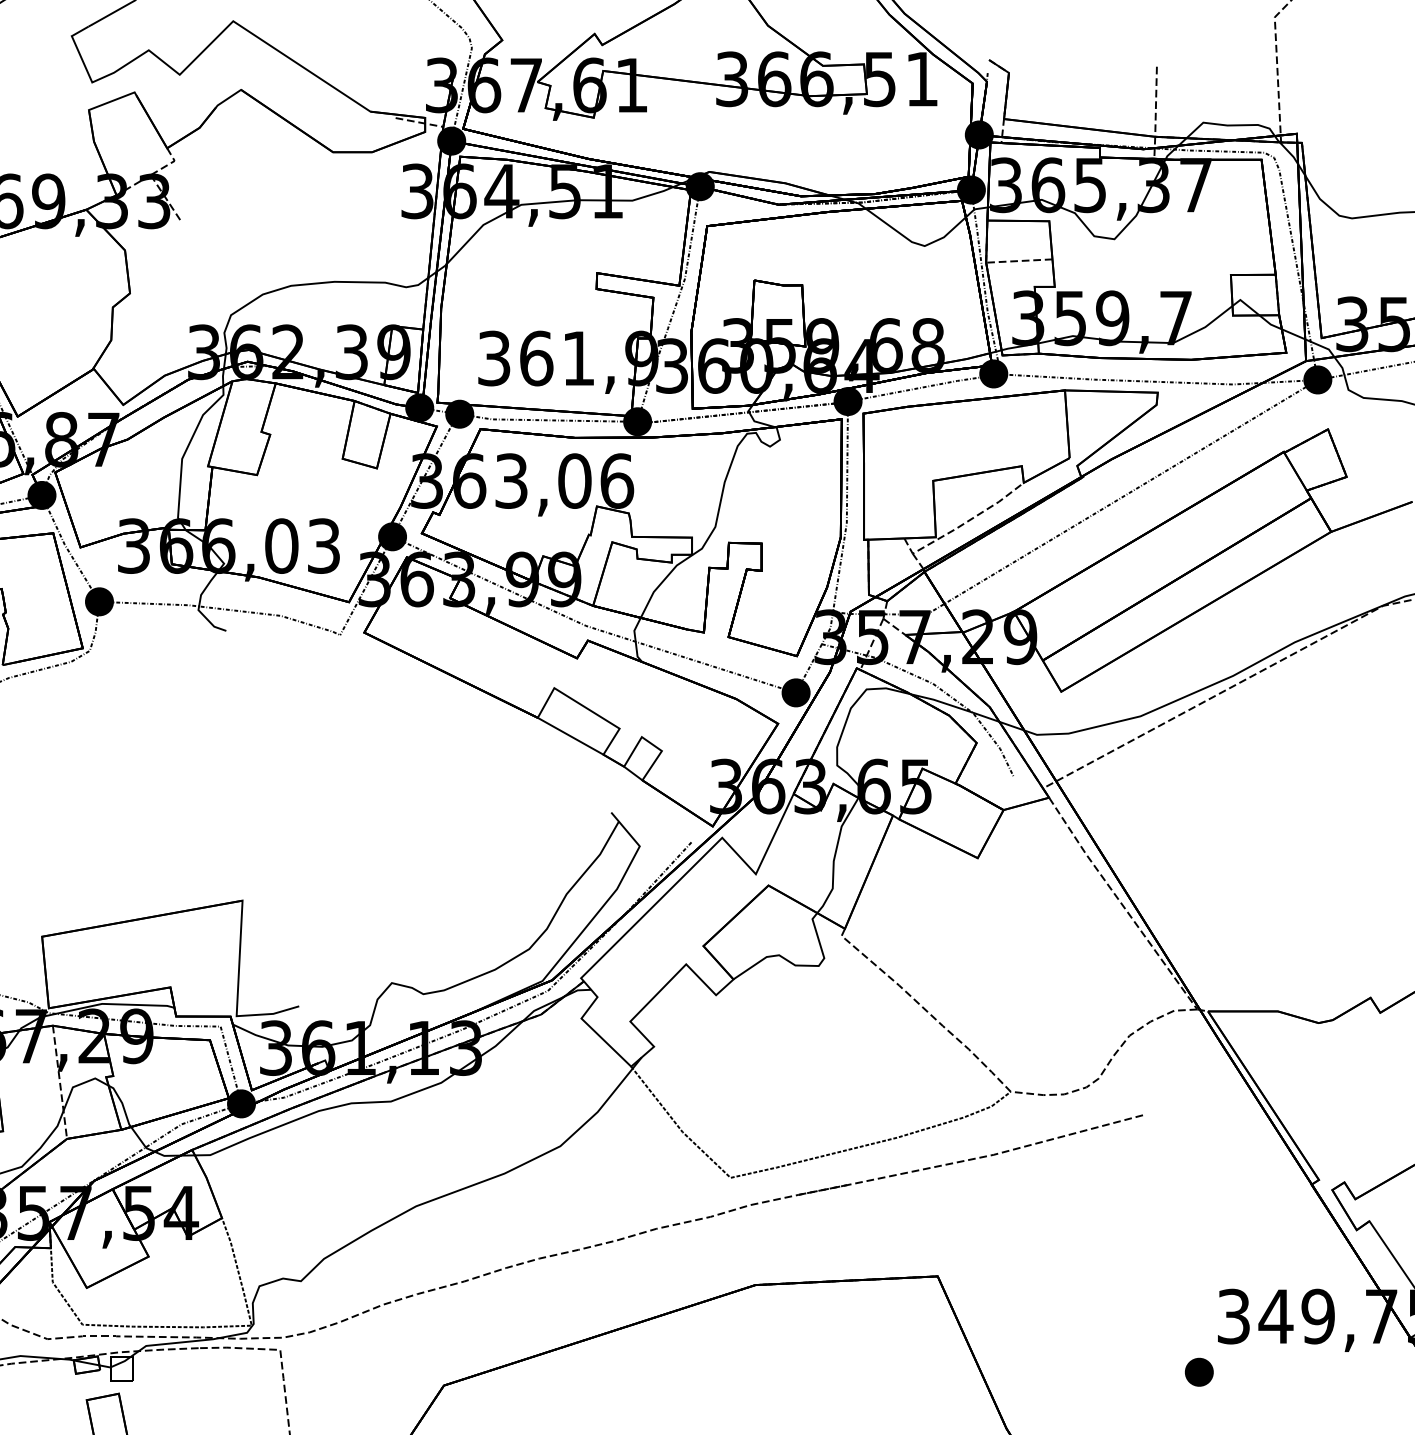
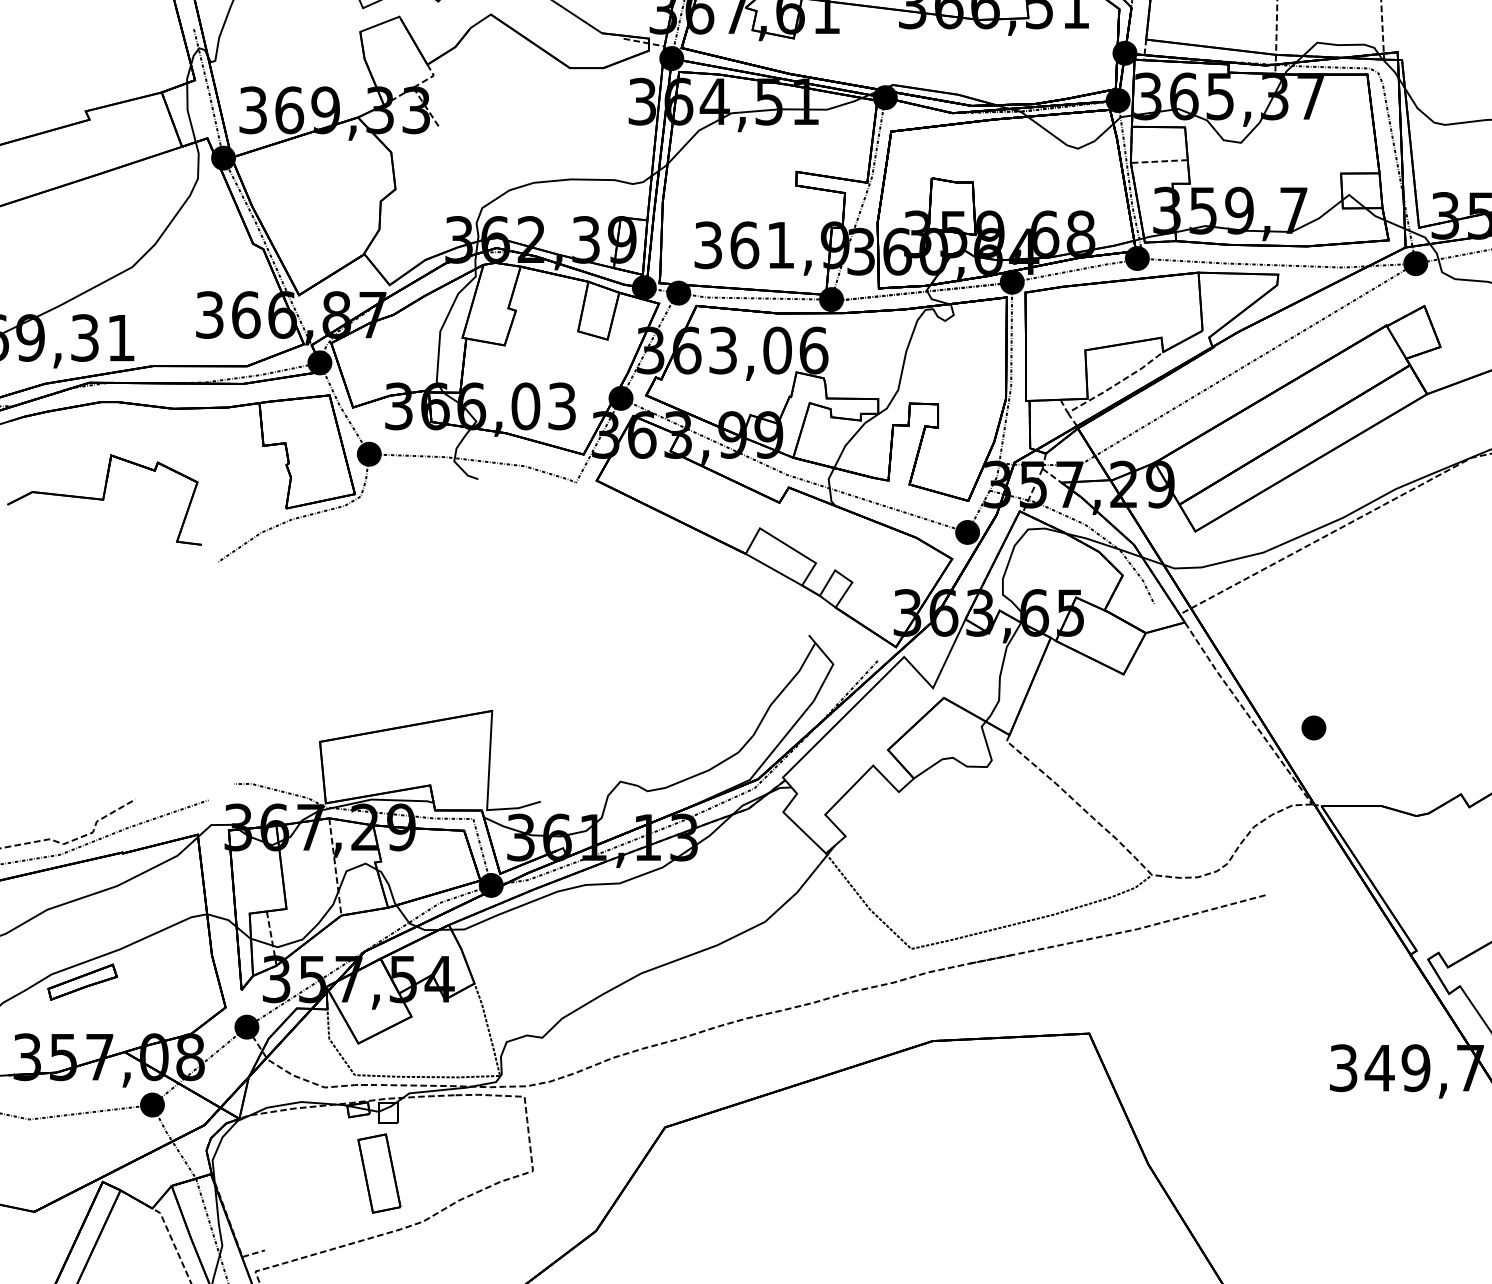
part: (1198, 1371) -> (1313, 727), moved

